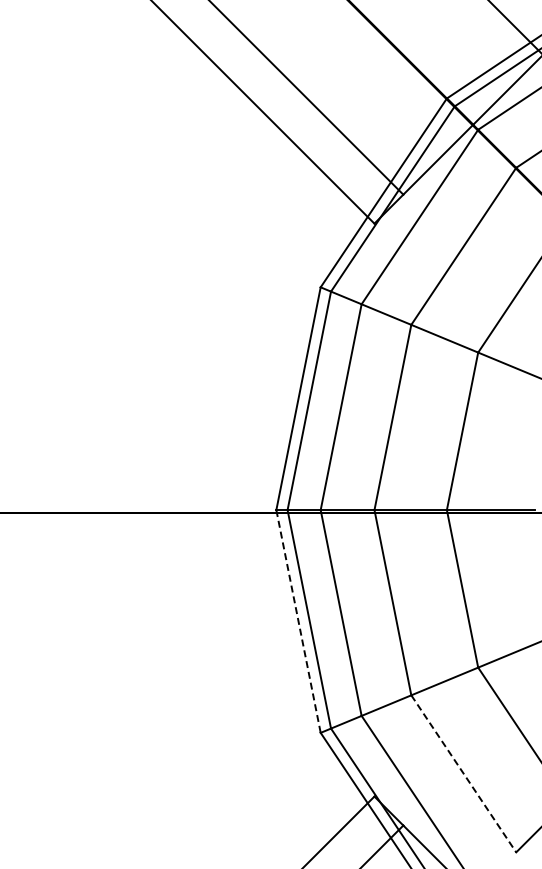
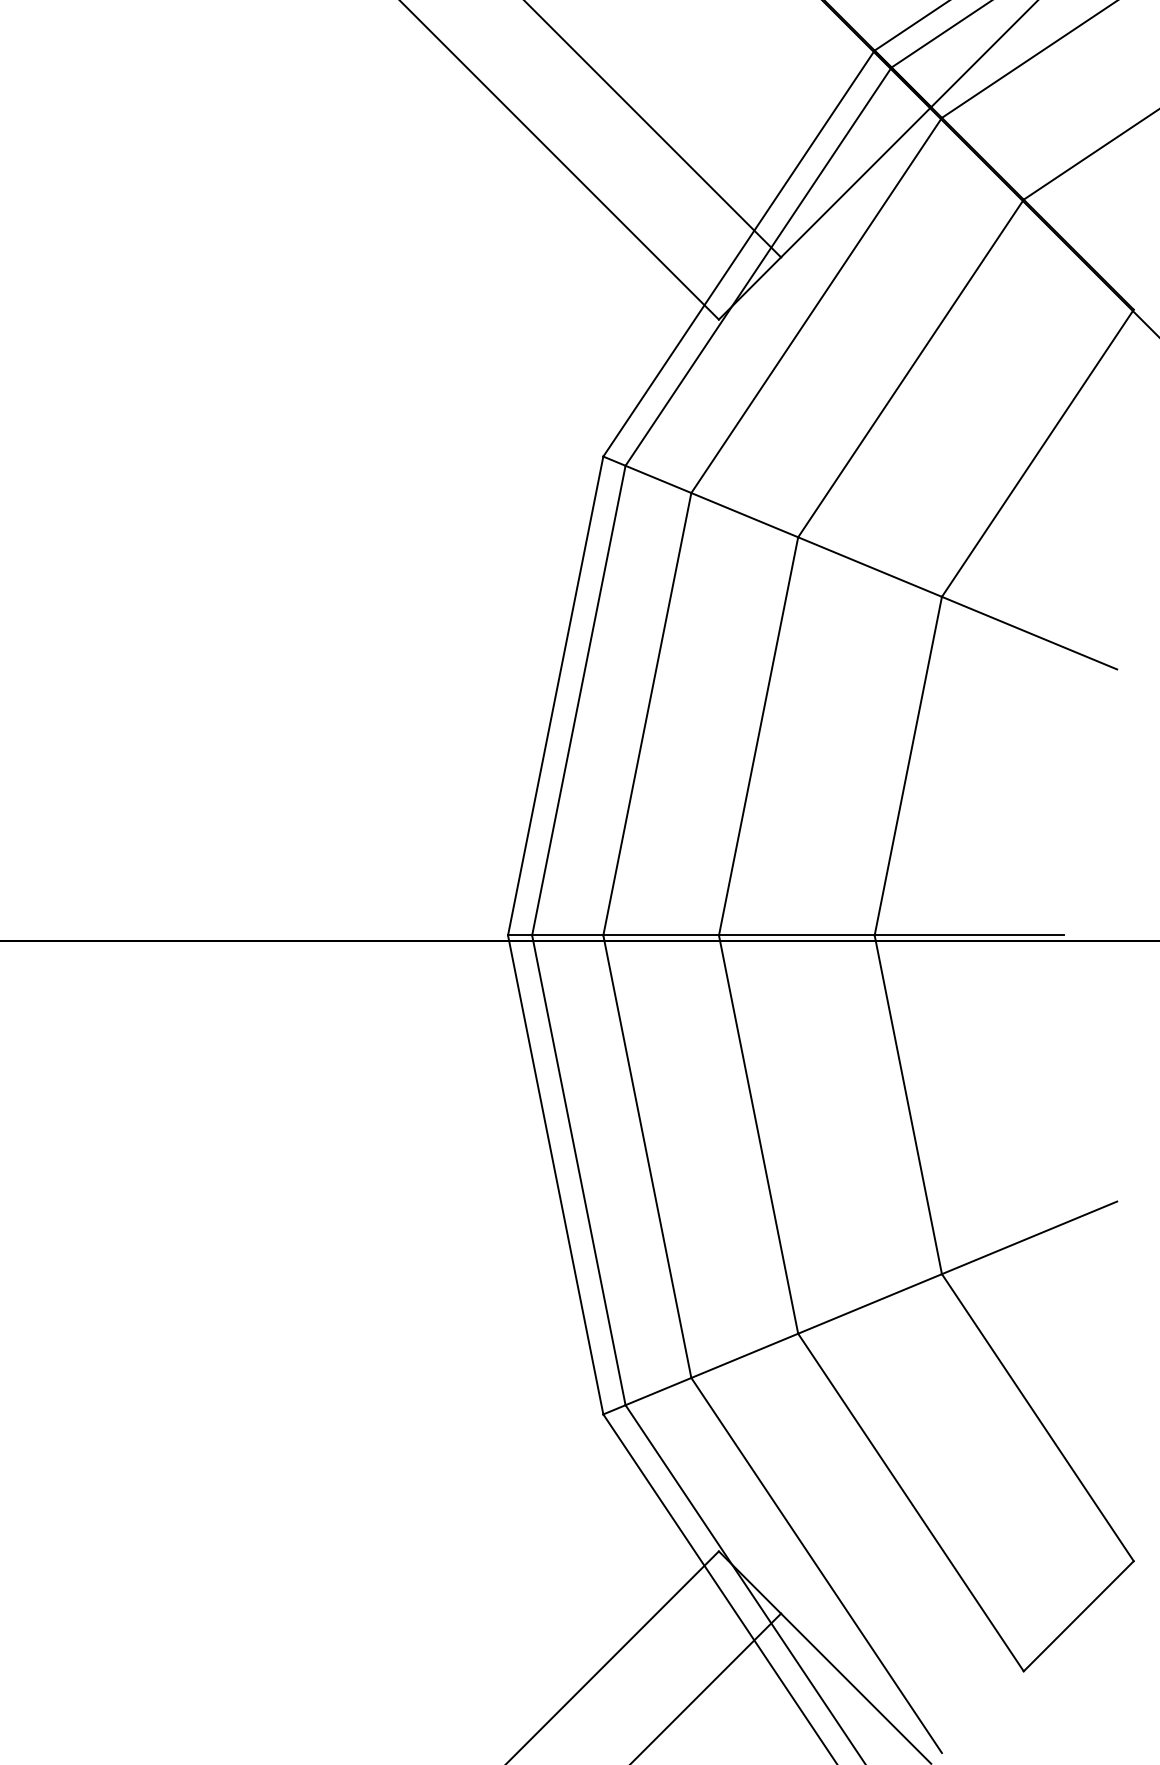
line: (298, 621) -> (555, 1174), dashed -> solid
line: (464, 774) -> (912, 1503), dashed -> solid

